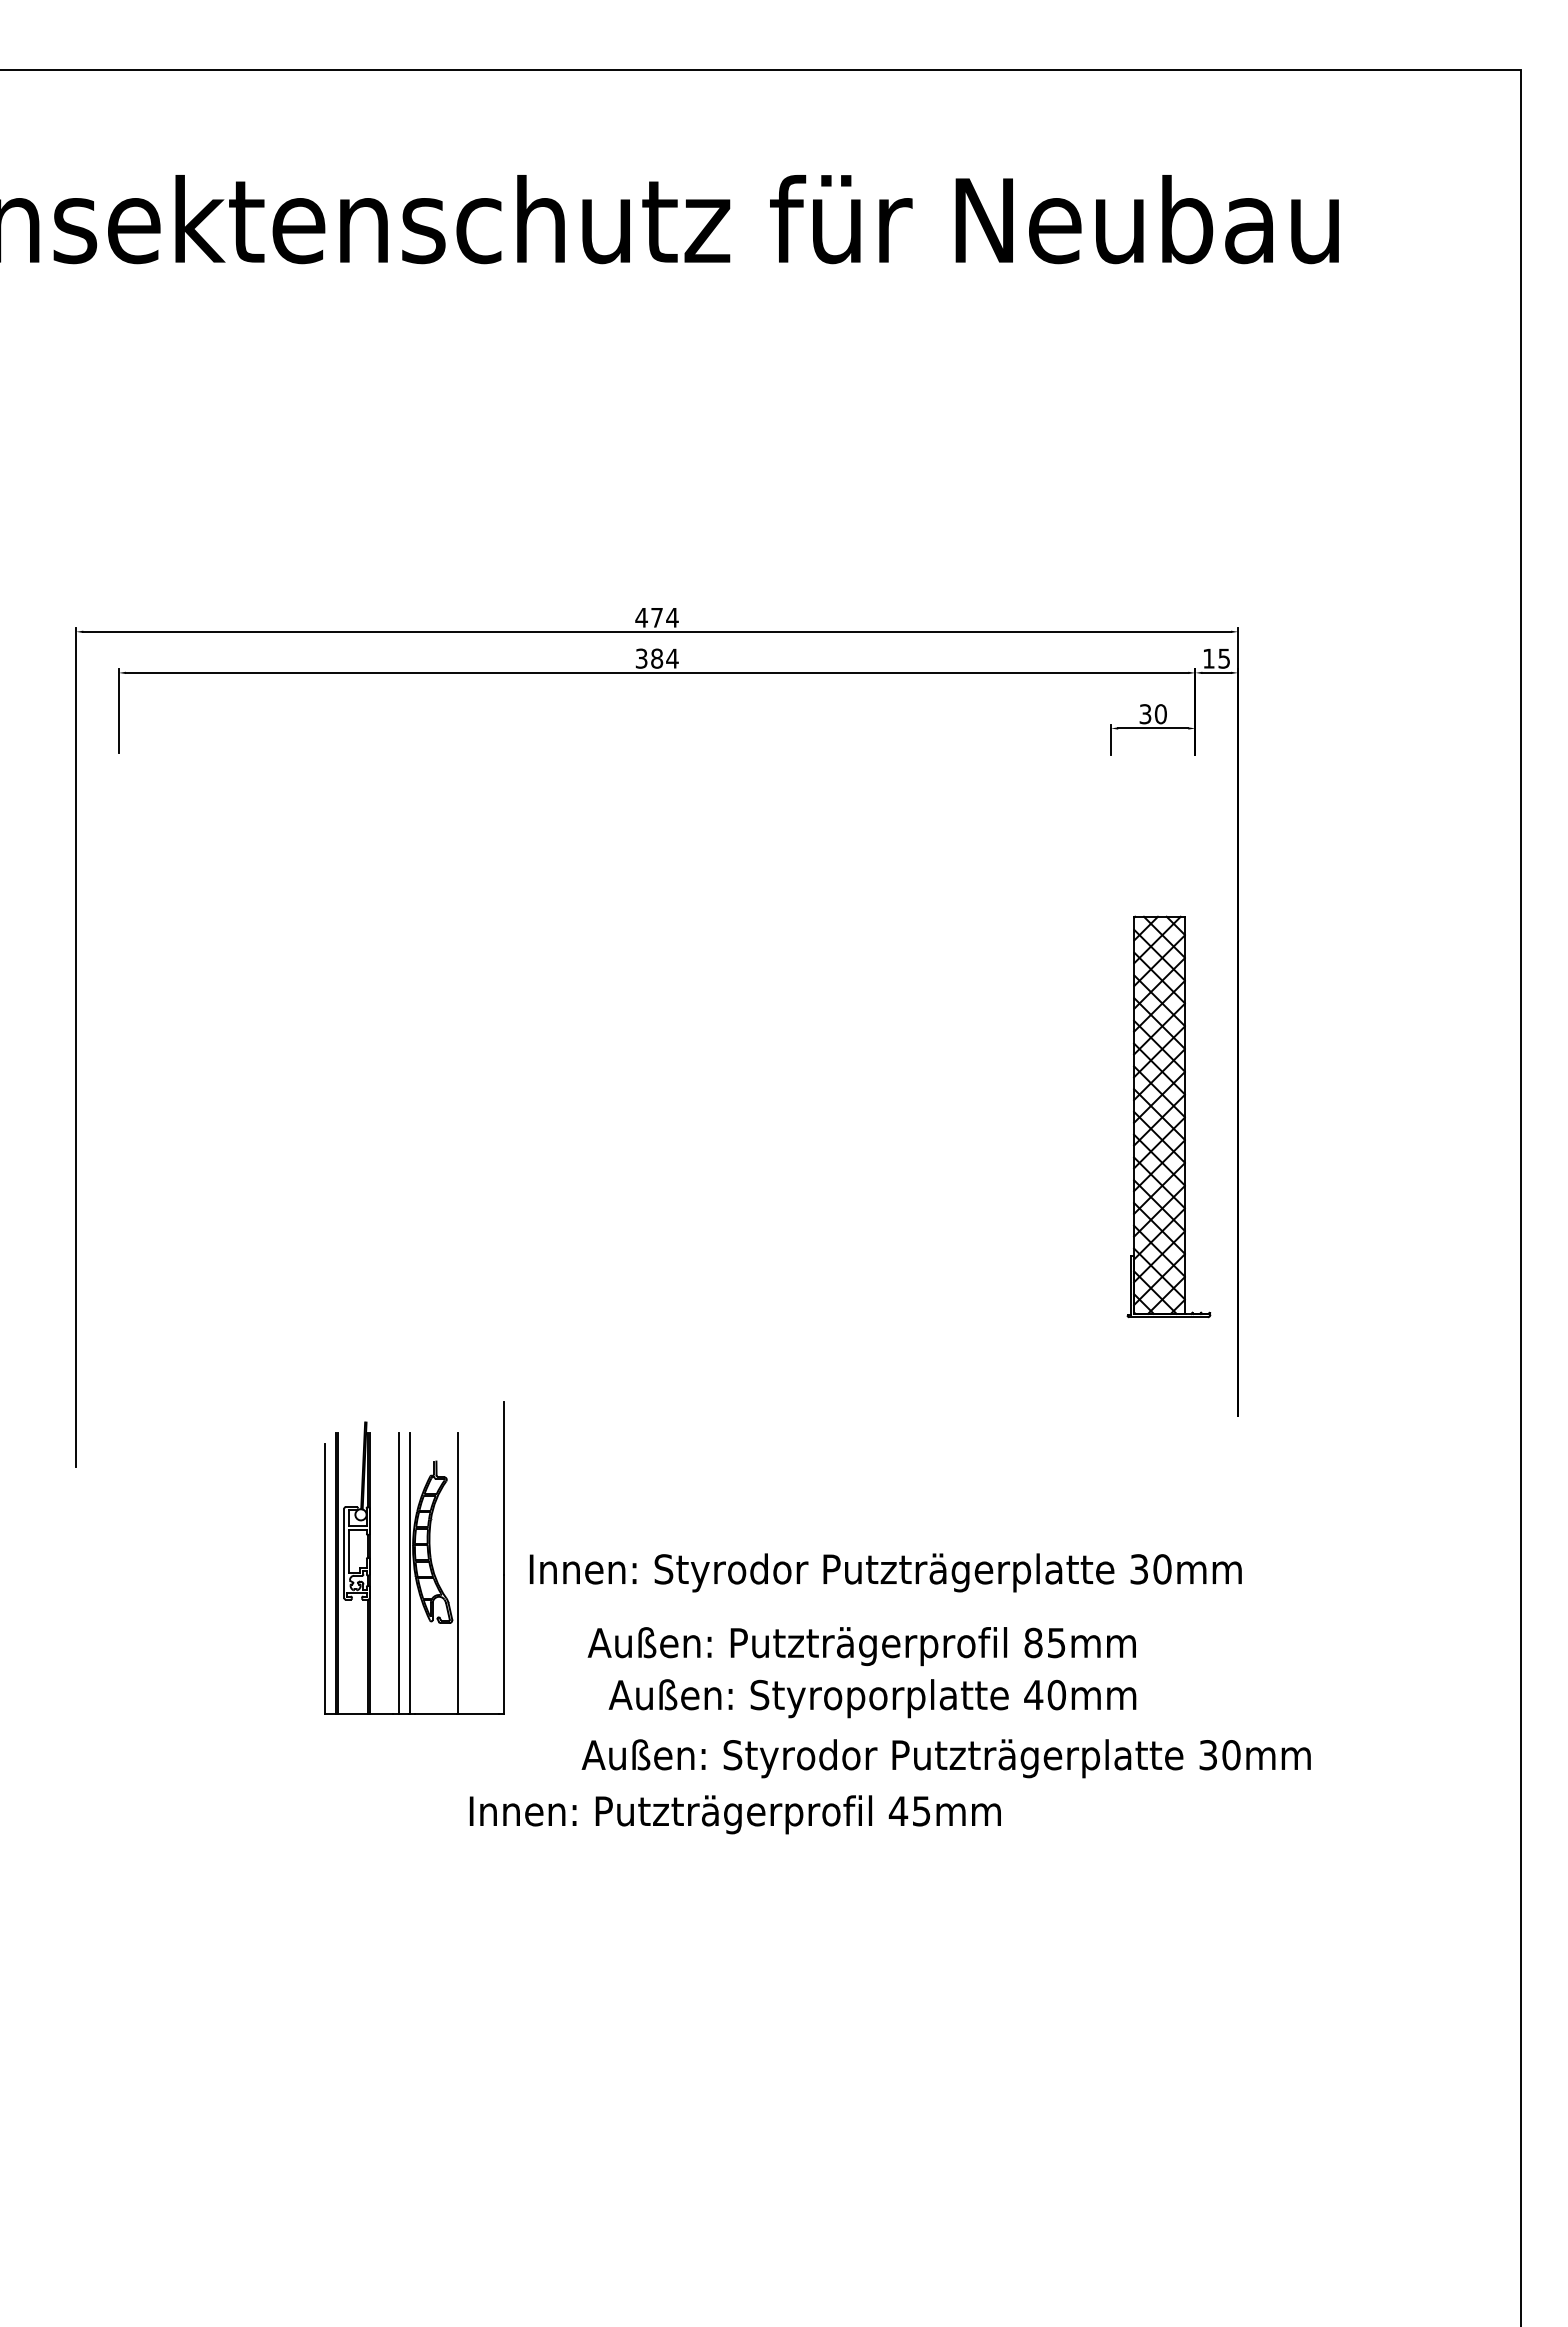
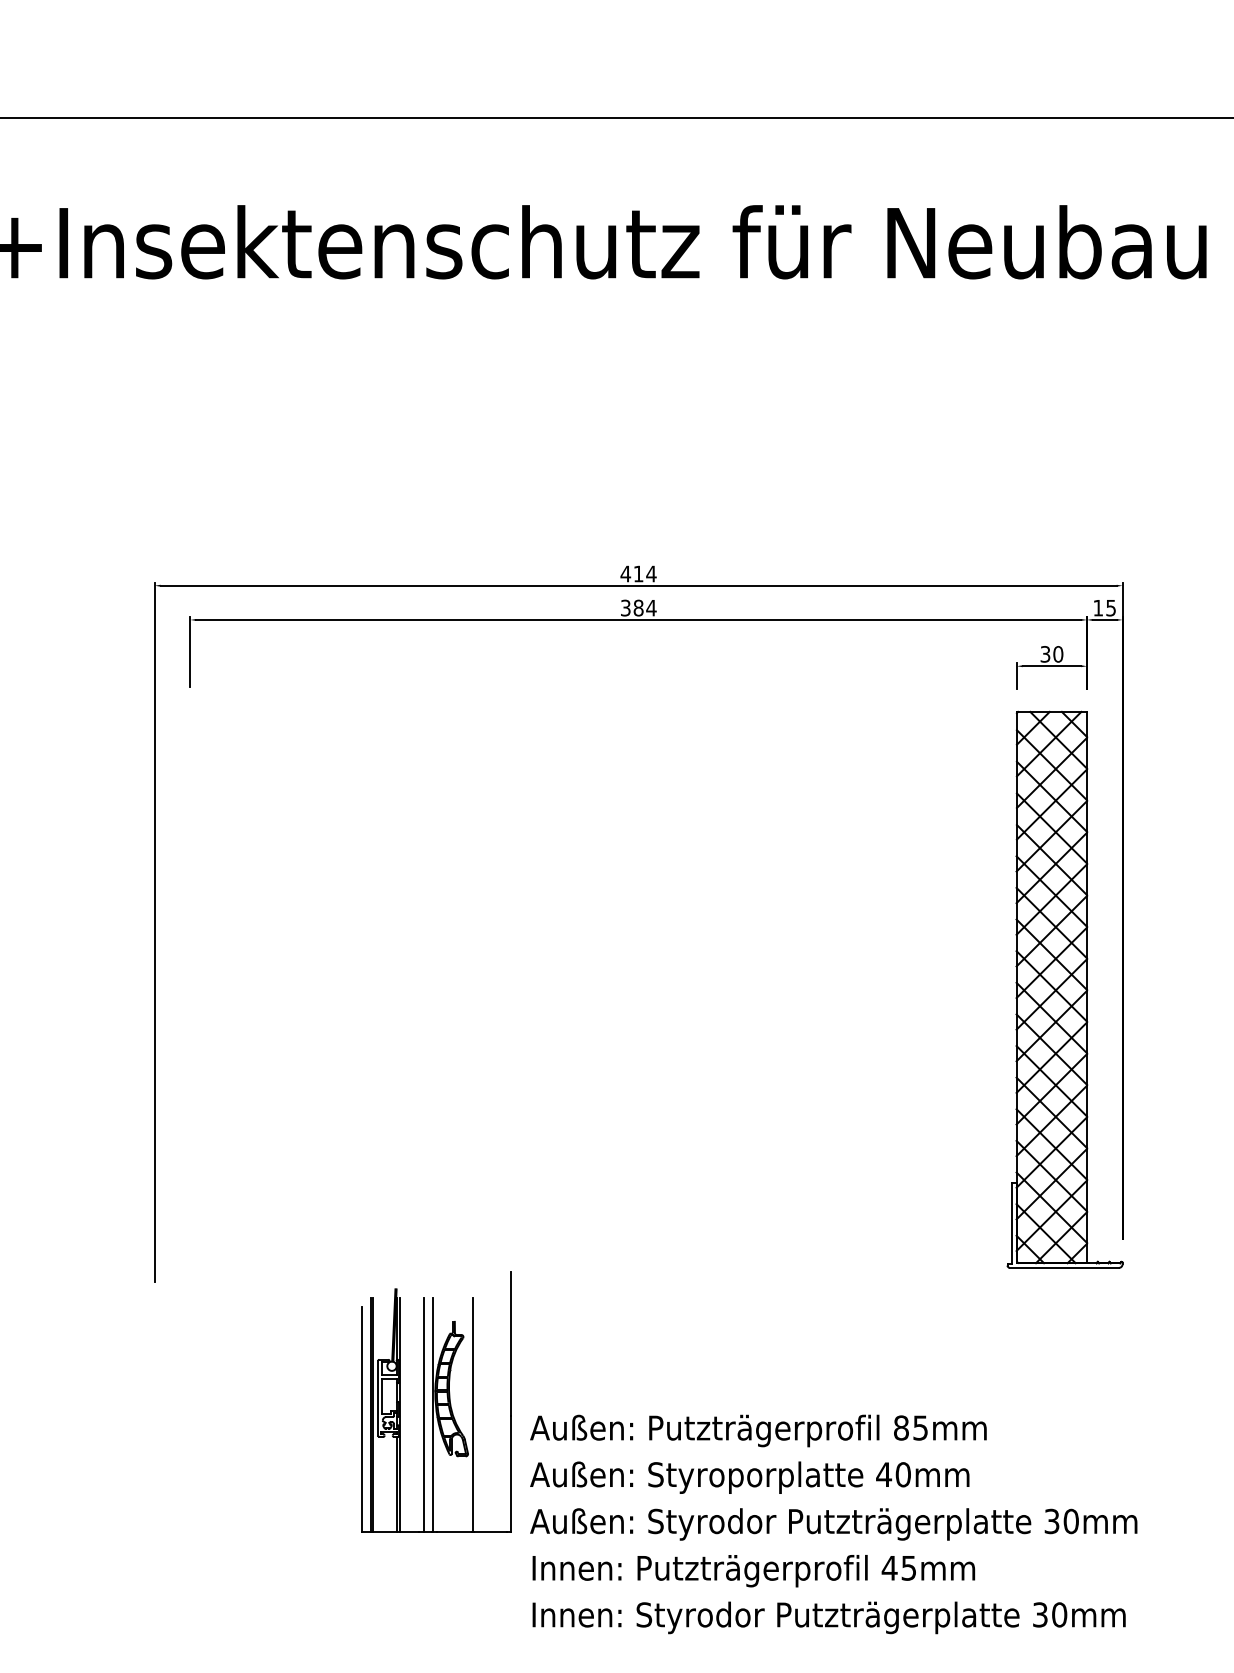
text: (656, 617) -> (638, 573), 474 -> 414
part: (1168, 1116) -> (1064, 989), size x1.67
part: (414, 1557) -> (436, 1401), moved
text: (885, 1572) -> (828, 1617), moved
text: (861, 1646) -> (758, 1430), moved
text: (872, 1698) -> (749, 1477), moved
text: (945, 1758) -> (833, 1524), moved
text: (734, 1814) -> (753, 1570), moved

